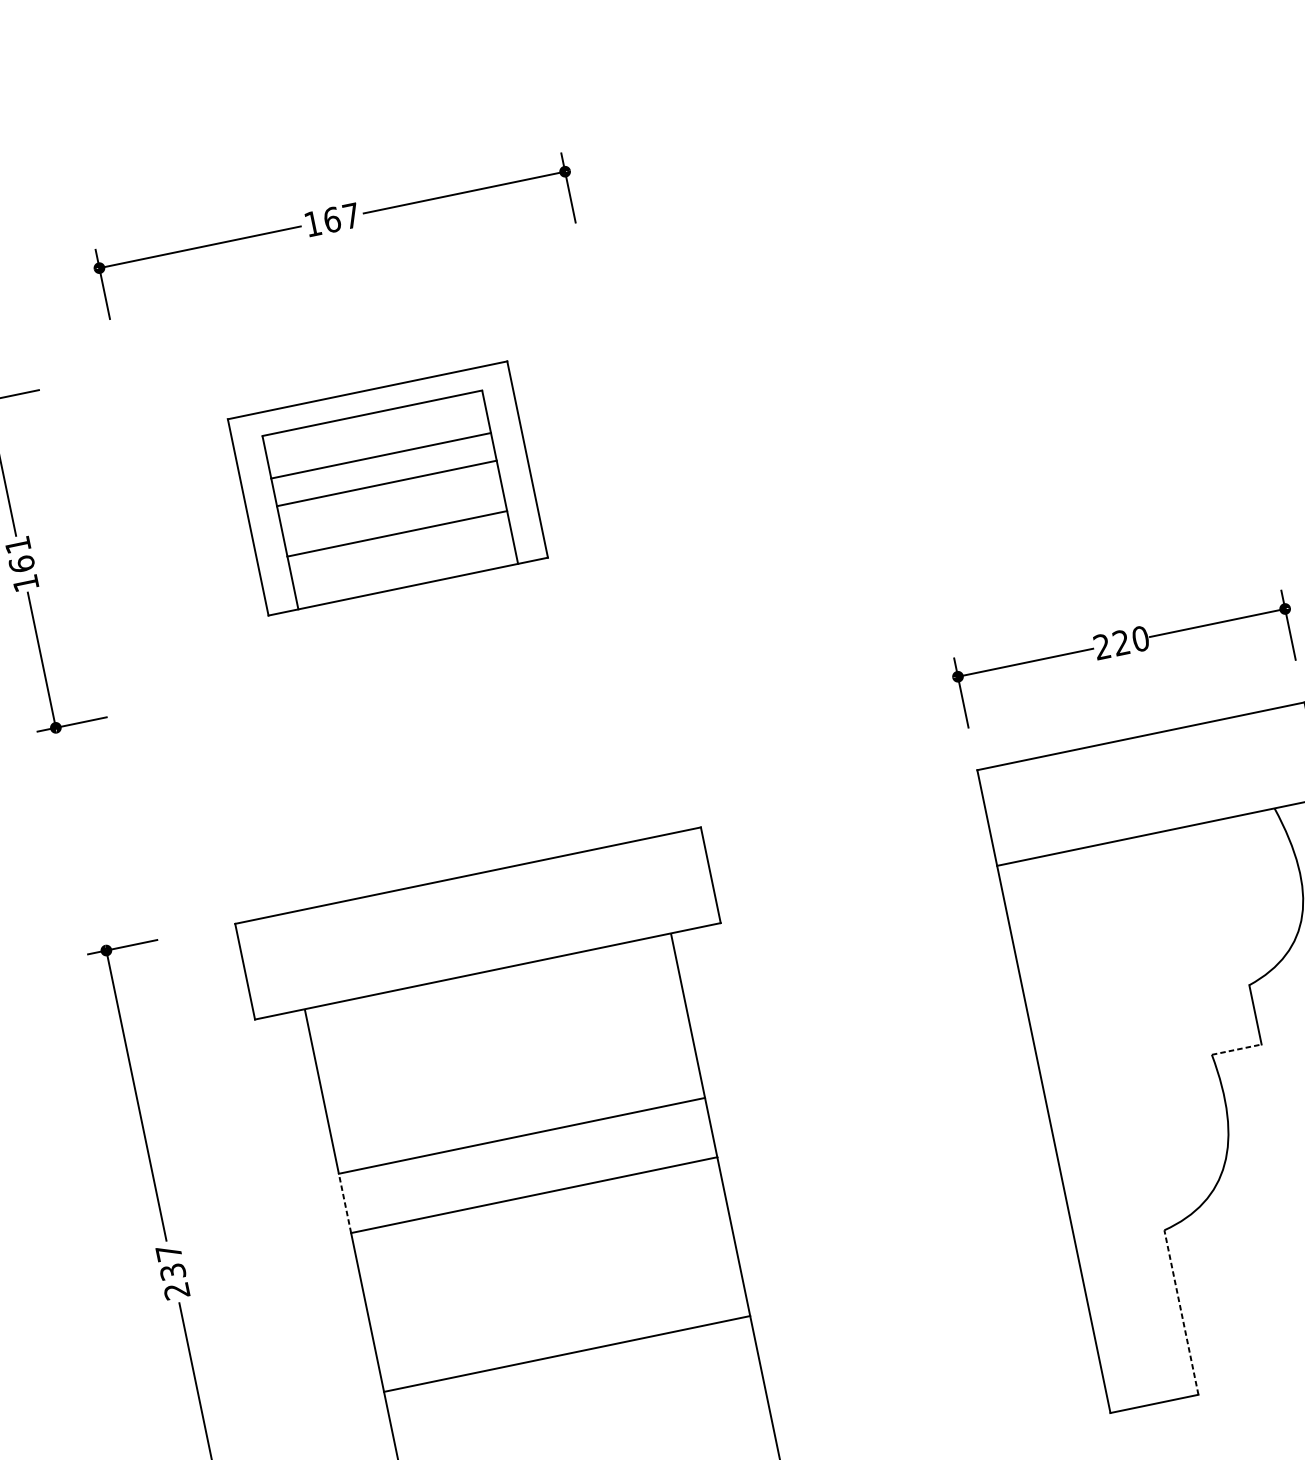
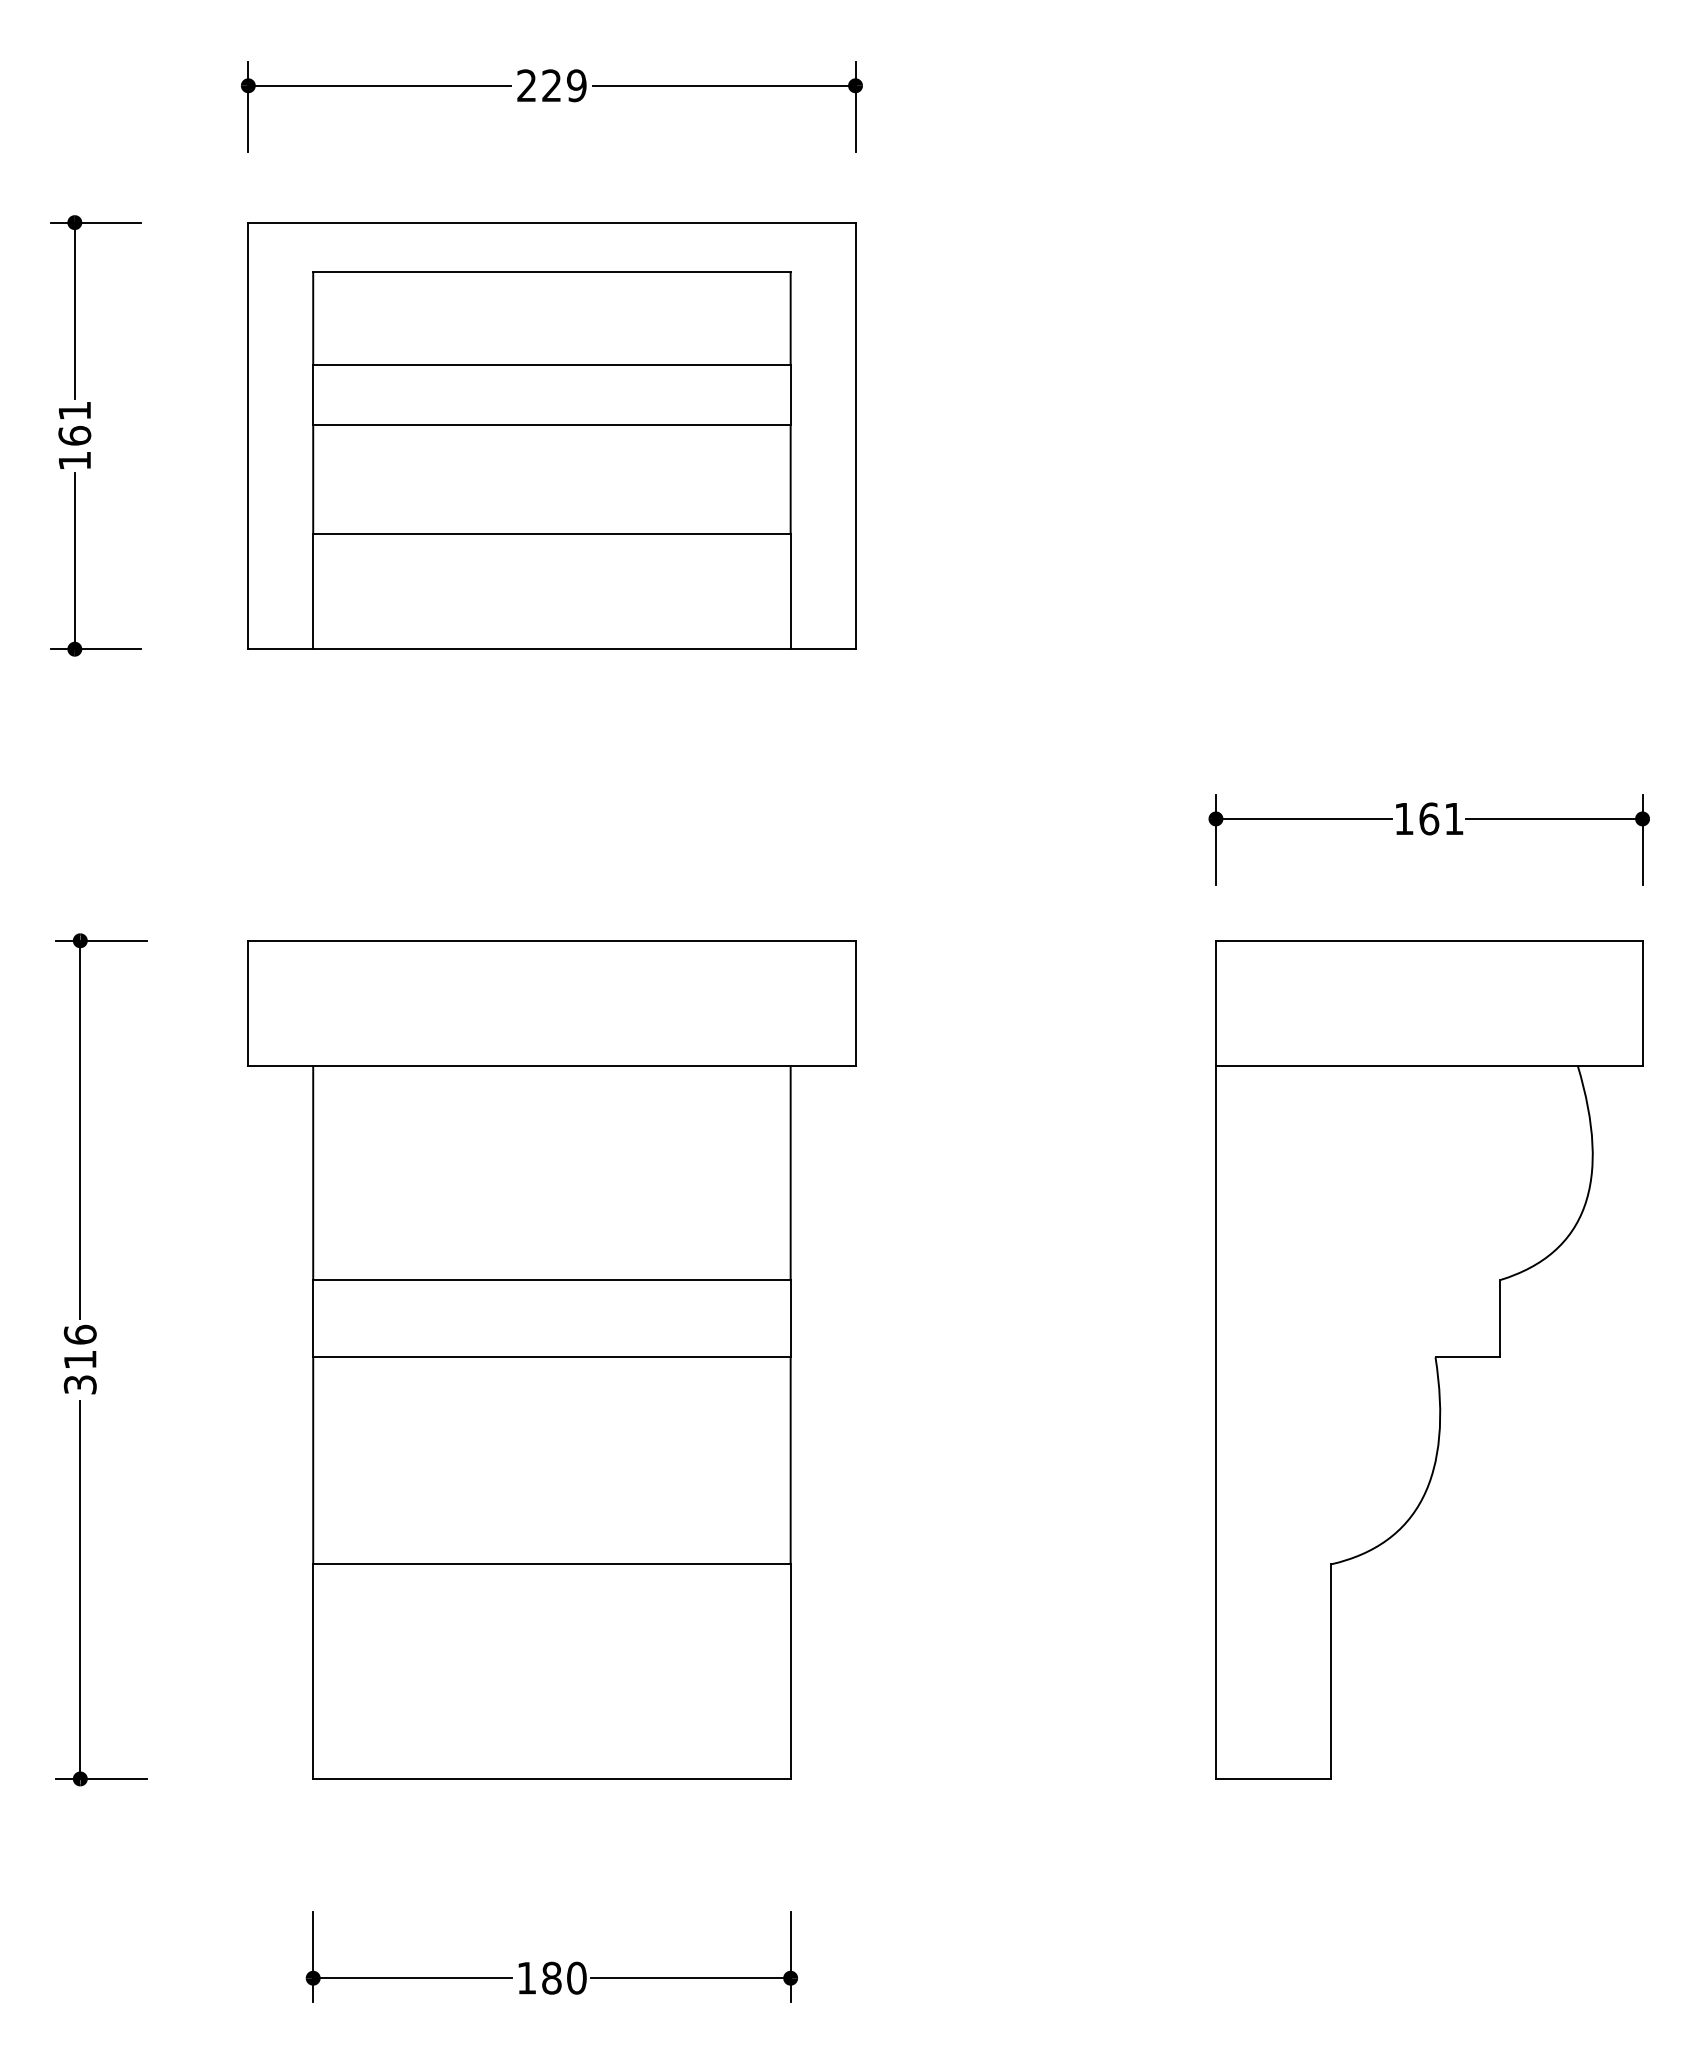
text: (331, 219) -> (551, 85), 167 -> 229
part: (387, 488) -> (551, 435), size x1.67
text: (1121, 642) -> (1429, 818), 220 -> 161
line: (1237, 1049) -> (1468, 1357), dashed -> solid
line: (345, 1203) -> (313, 1318), dashed -> solid
text: (172, 1271) -> (79, 1359), 237 -> 316
line: (1181, 1312) -> (1330, 1671), dashed -> solid

